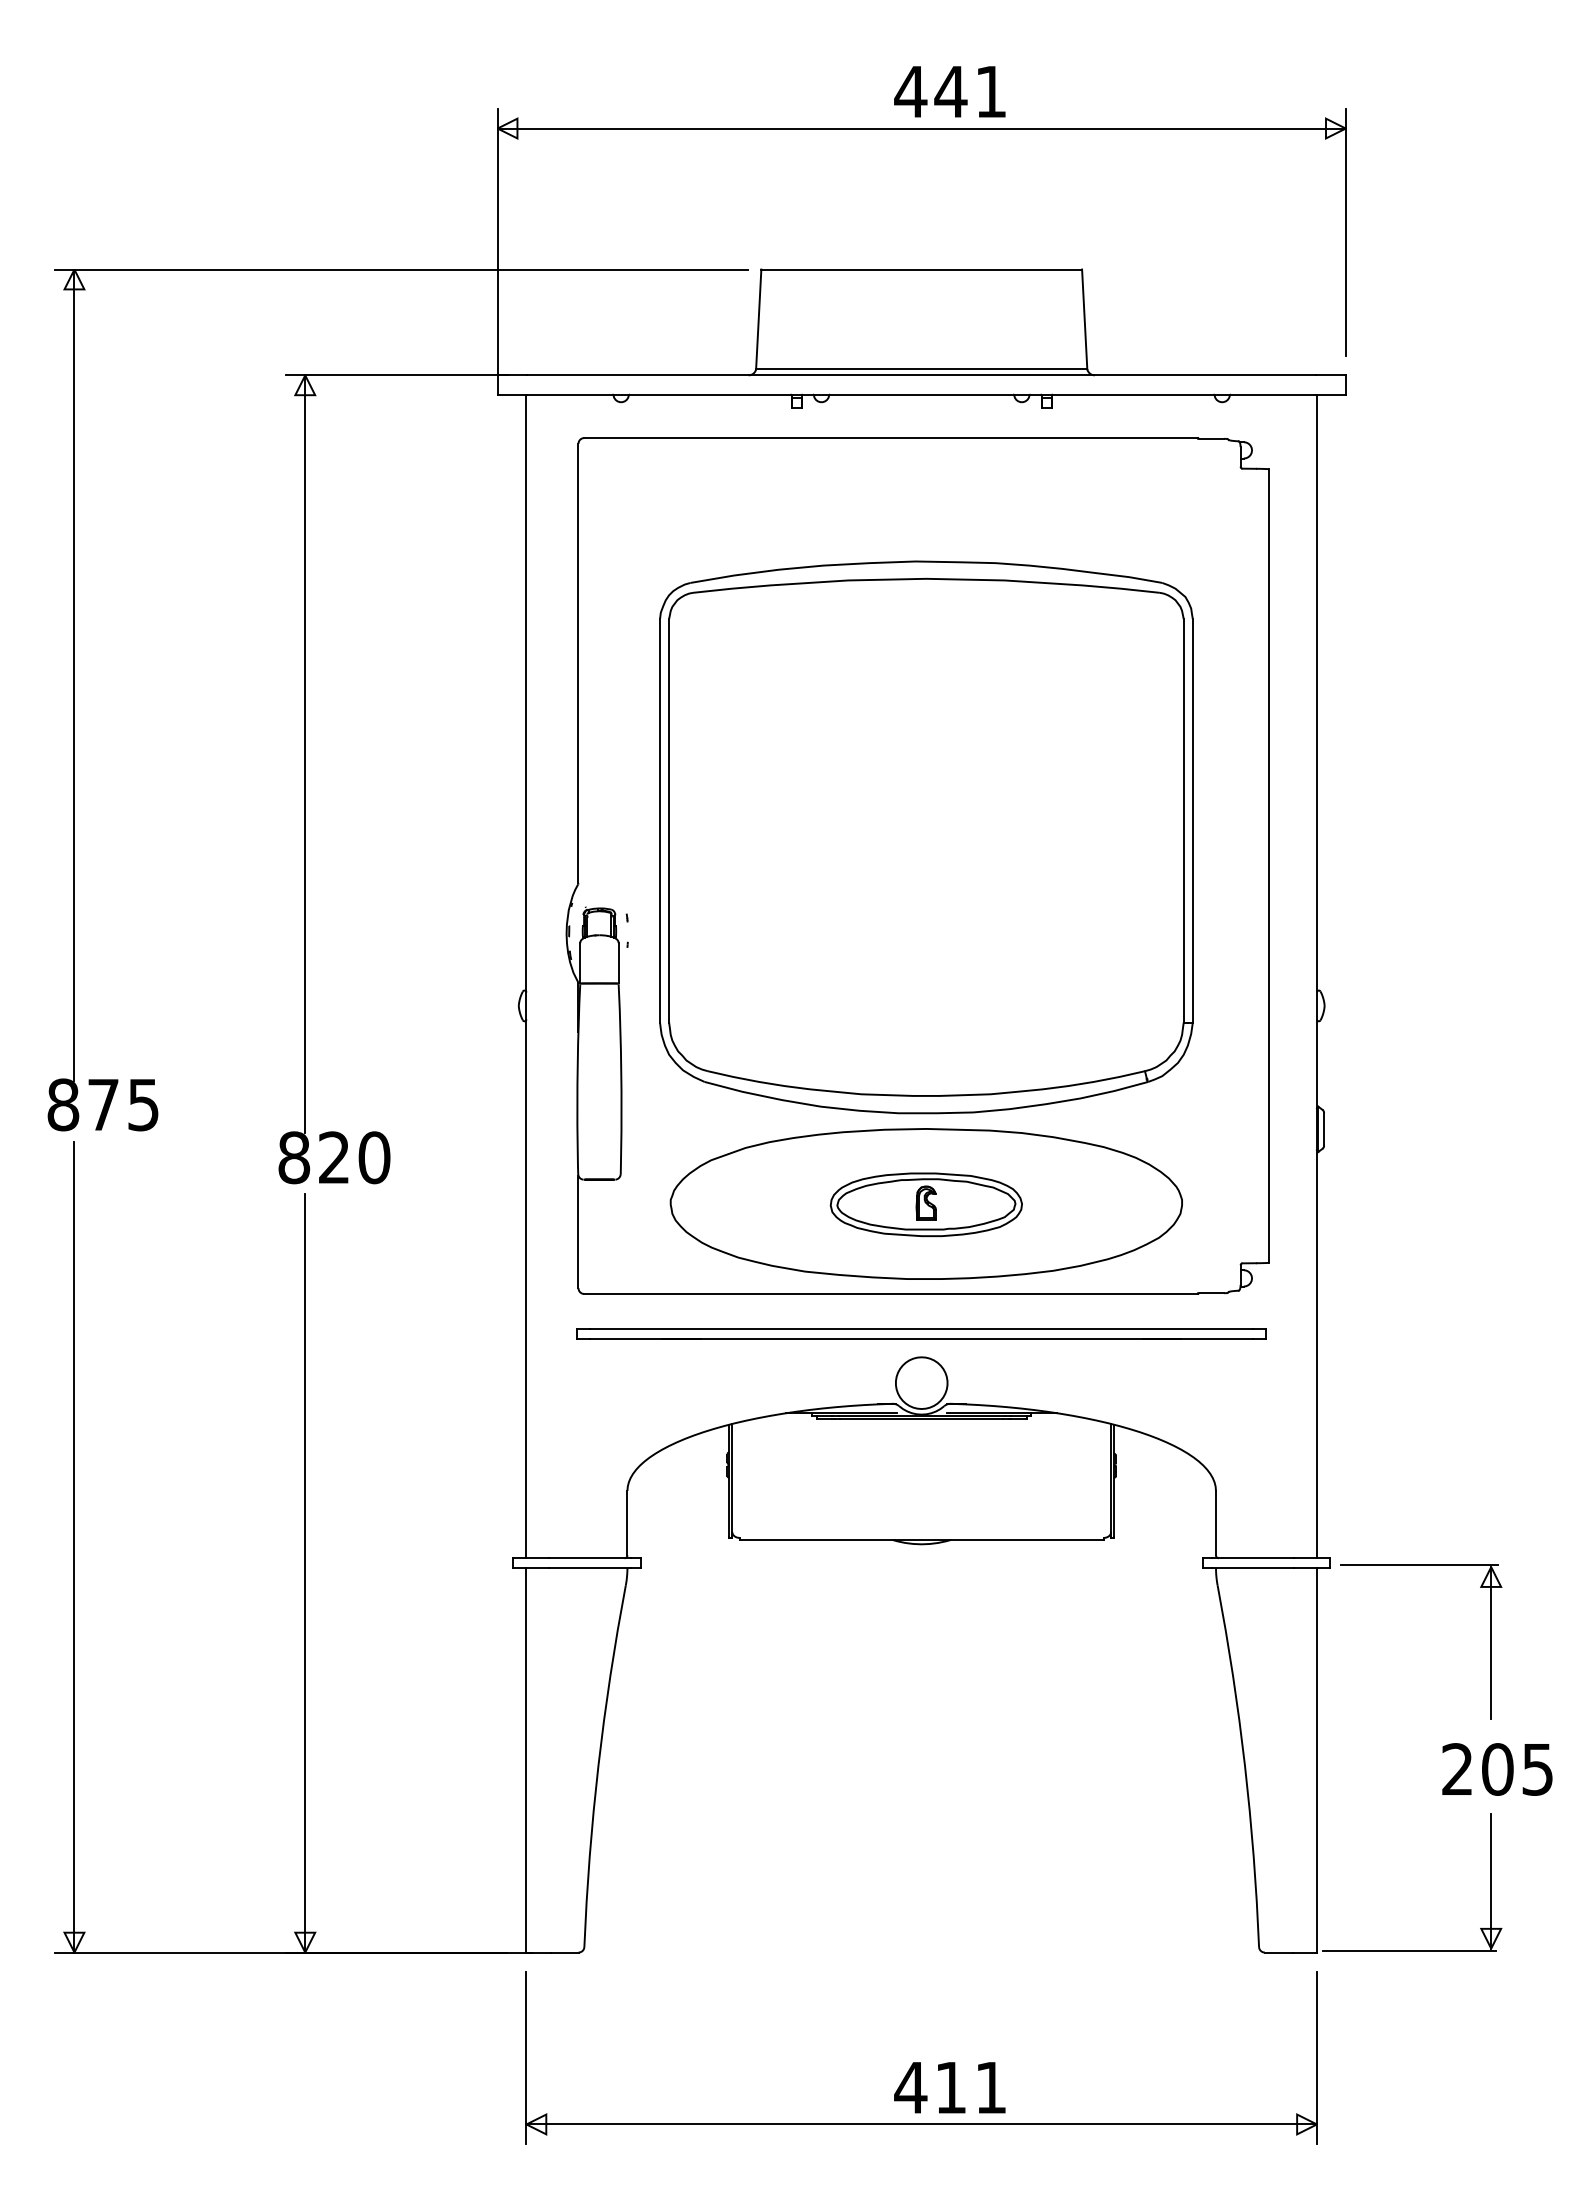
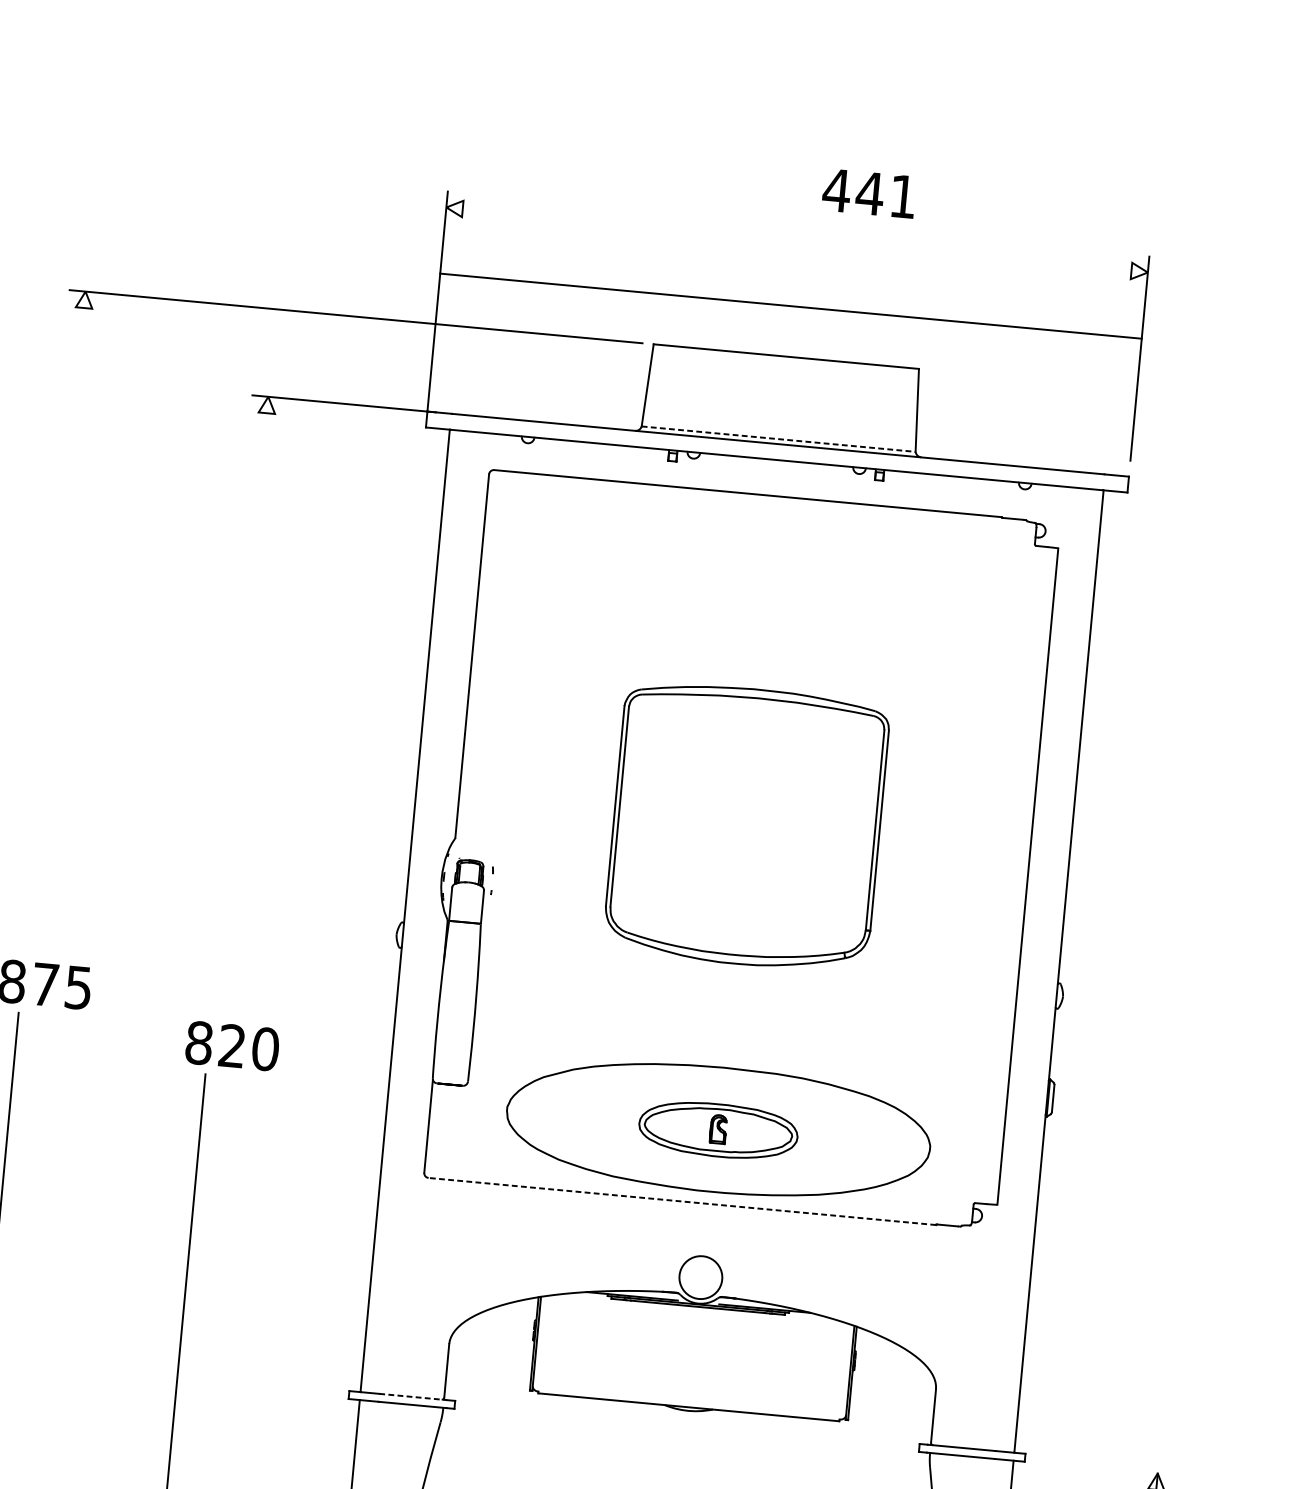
text: (949, 91) -> (868, 193), moved
line: (921, 128) -> (790, 306), moved
line: (921, 369) -> (778, 439), solid -> dashed
line: (74, 674) -> (54, 626), removed
line: (305, 754) -> (239, 710), removed
part: (926, 837) -> (746, 826), size x0.6
line: (891, 1293) -> (682, 1201), solid -> dashed
part: (921, 1333) -> (704, 1236), removed
line: (590, 1558) -> (413, 1397), solid -> dashed
line: (1419, 1564) -> (1098, 1465), removed

